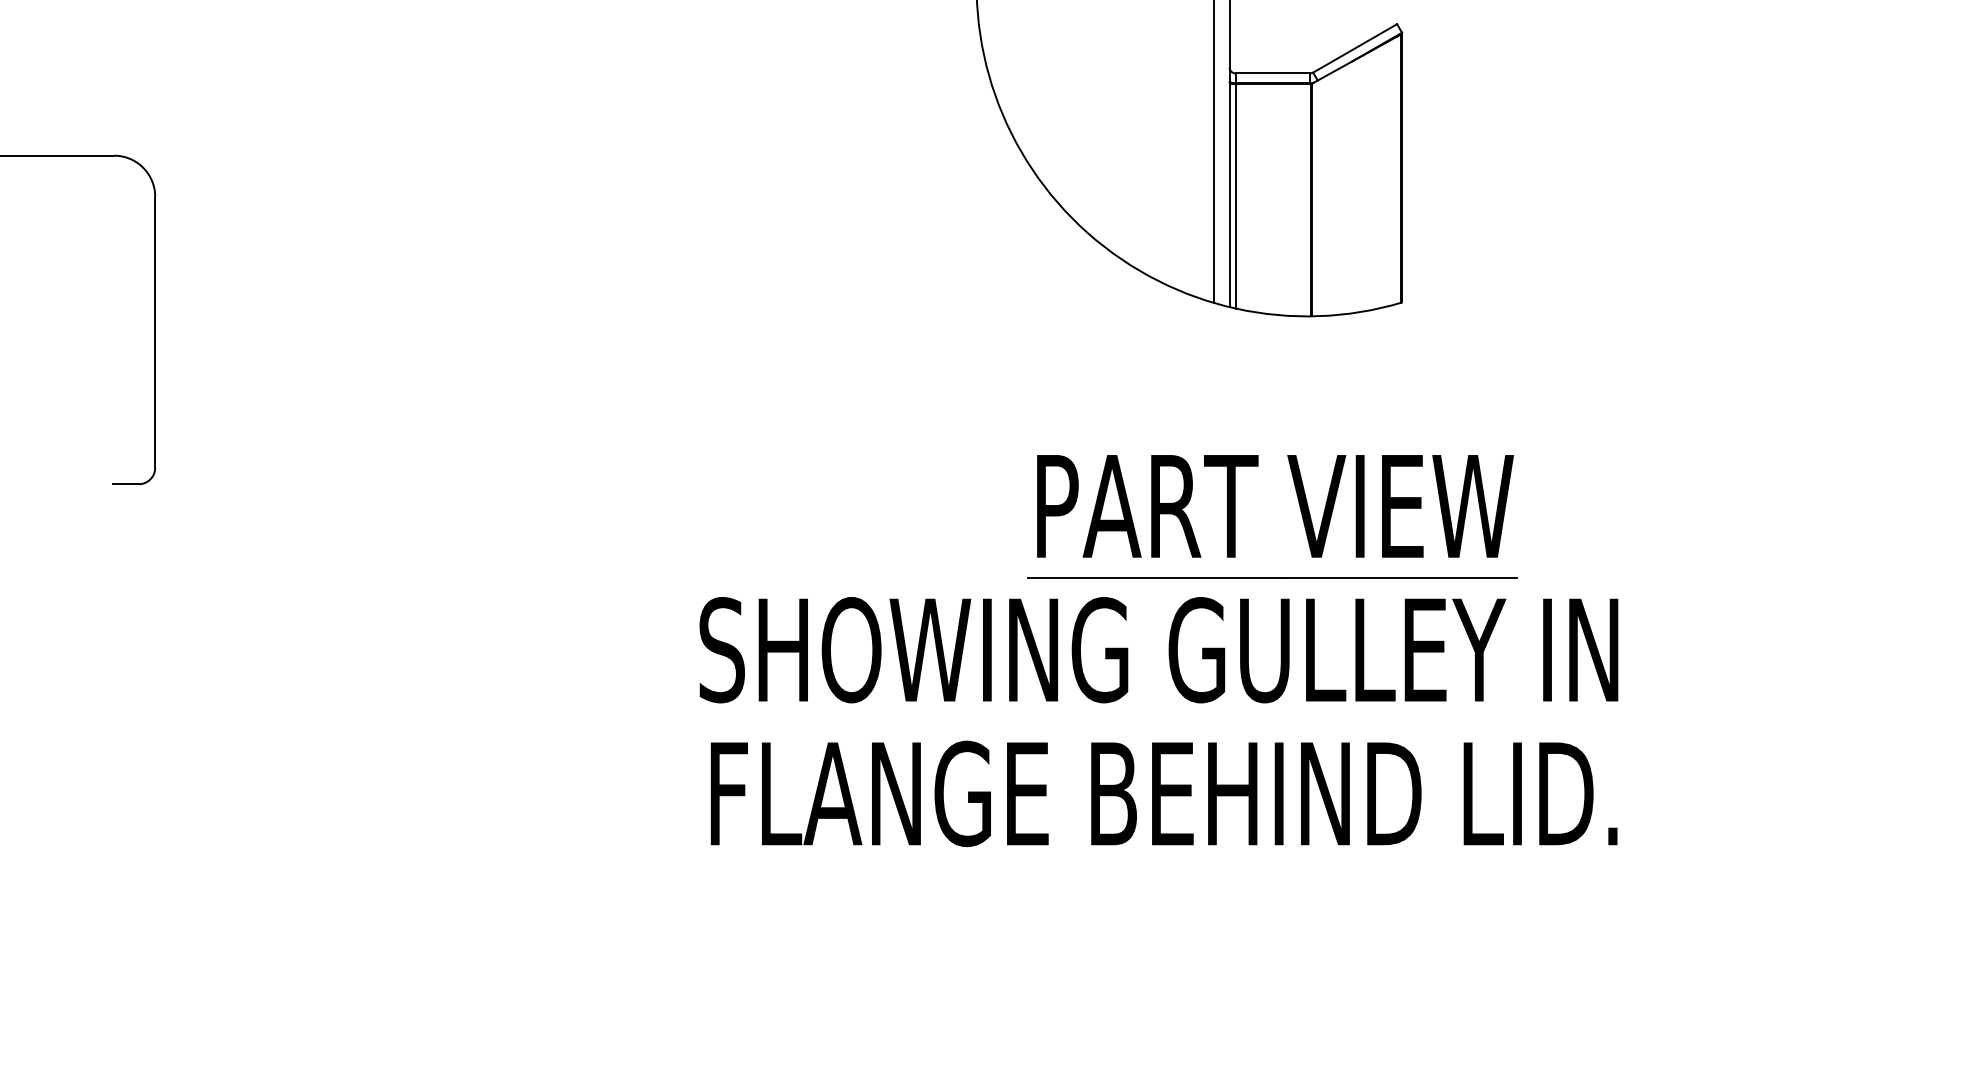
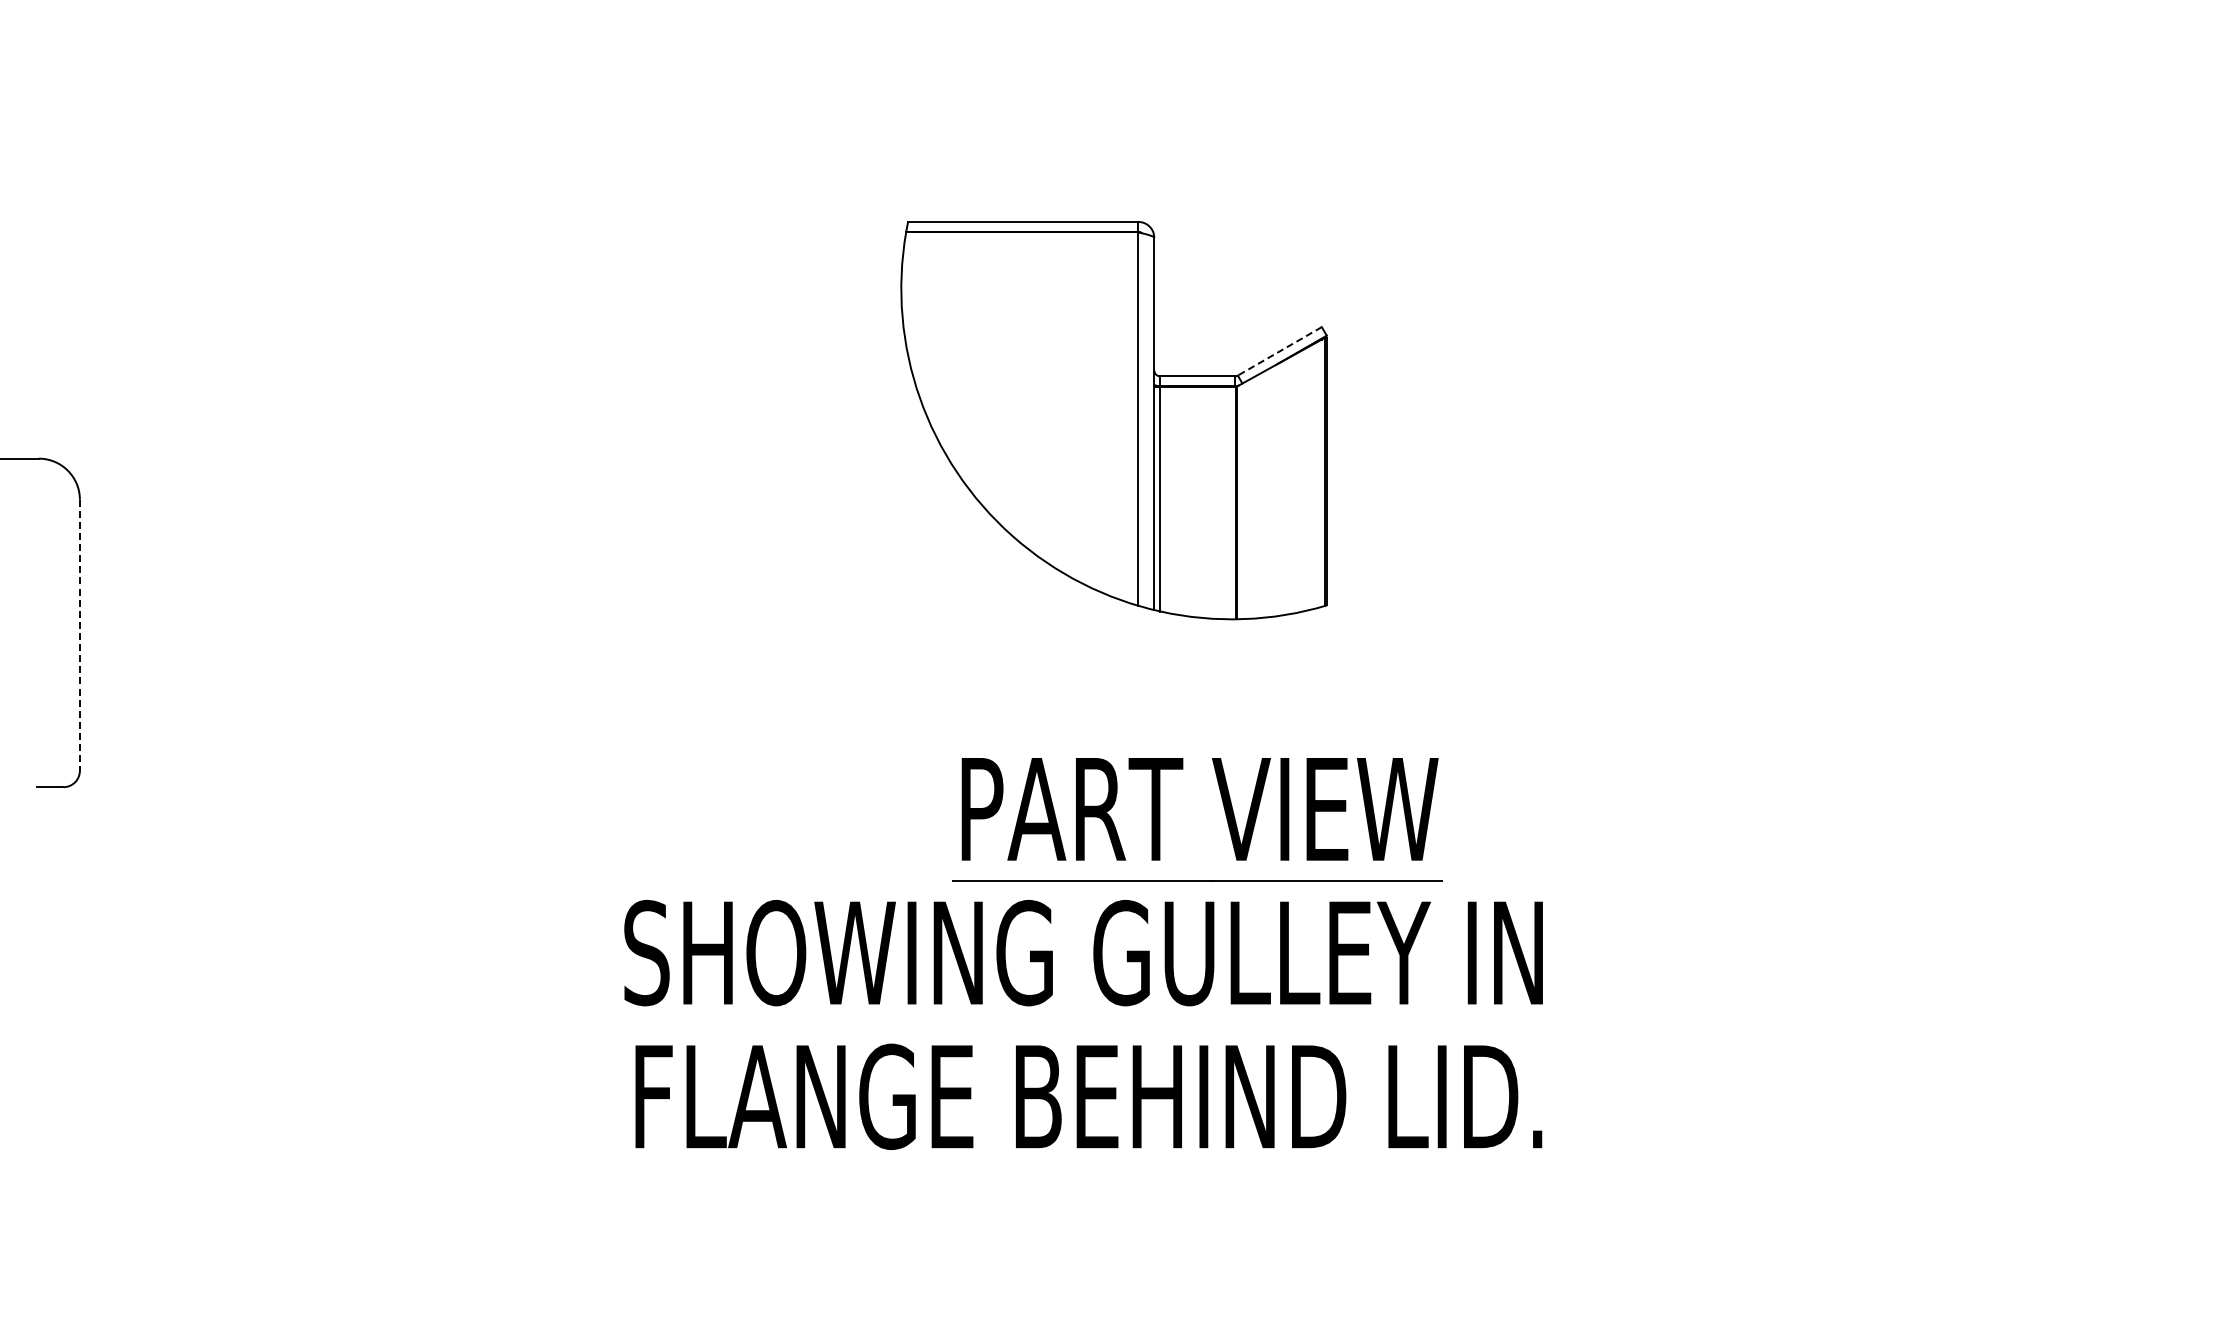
line: (1354, 48) -> (1279, 351), solid -> dashed
line: (154, 332) -> (79, 635), solid -> dashed

